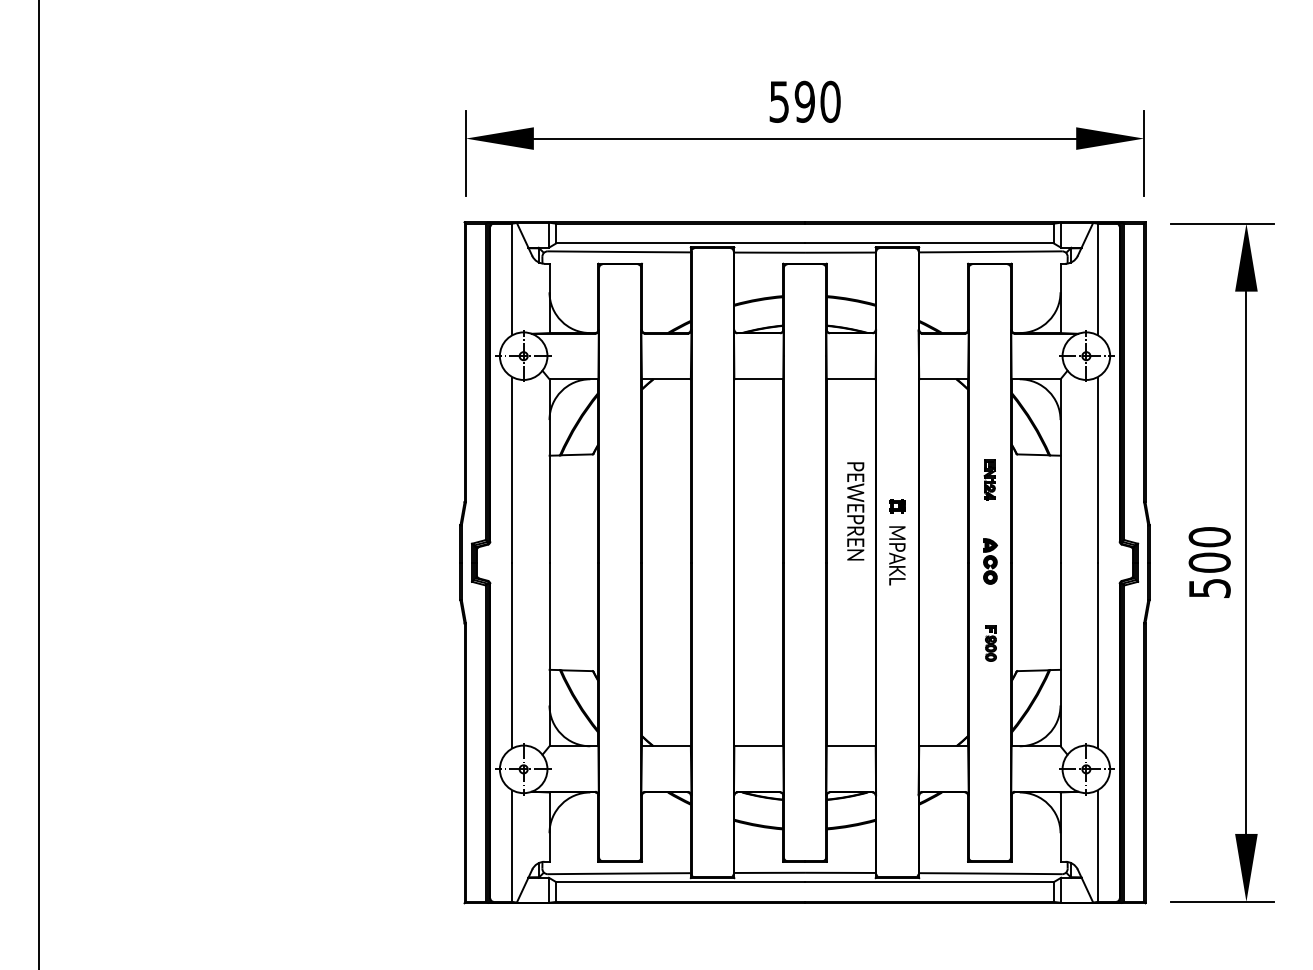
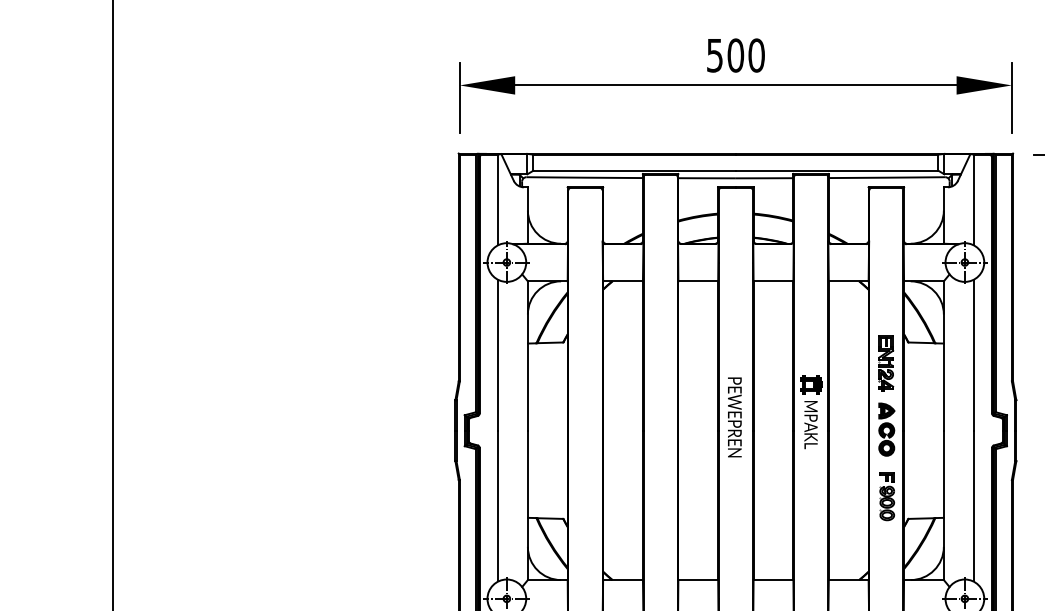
text: (804, 101) -> (735, 55), 590 -> 500
part: (989, 480) -> (886, 363), size x1.67
part: (897, 505) -> (811, 384), size x1.67
text: (855, 511) -> (734, 417), moved
part: (990, 561) -> (886, 429), size x1.43
part: (990, 643) -> (886, 496), size x1.67

